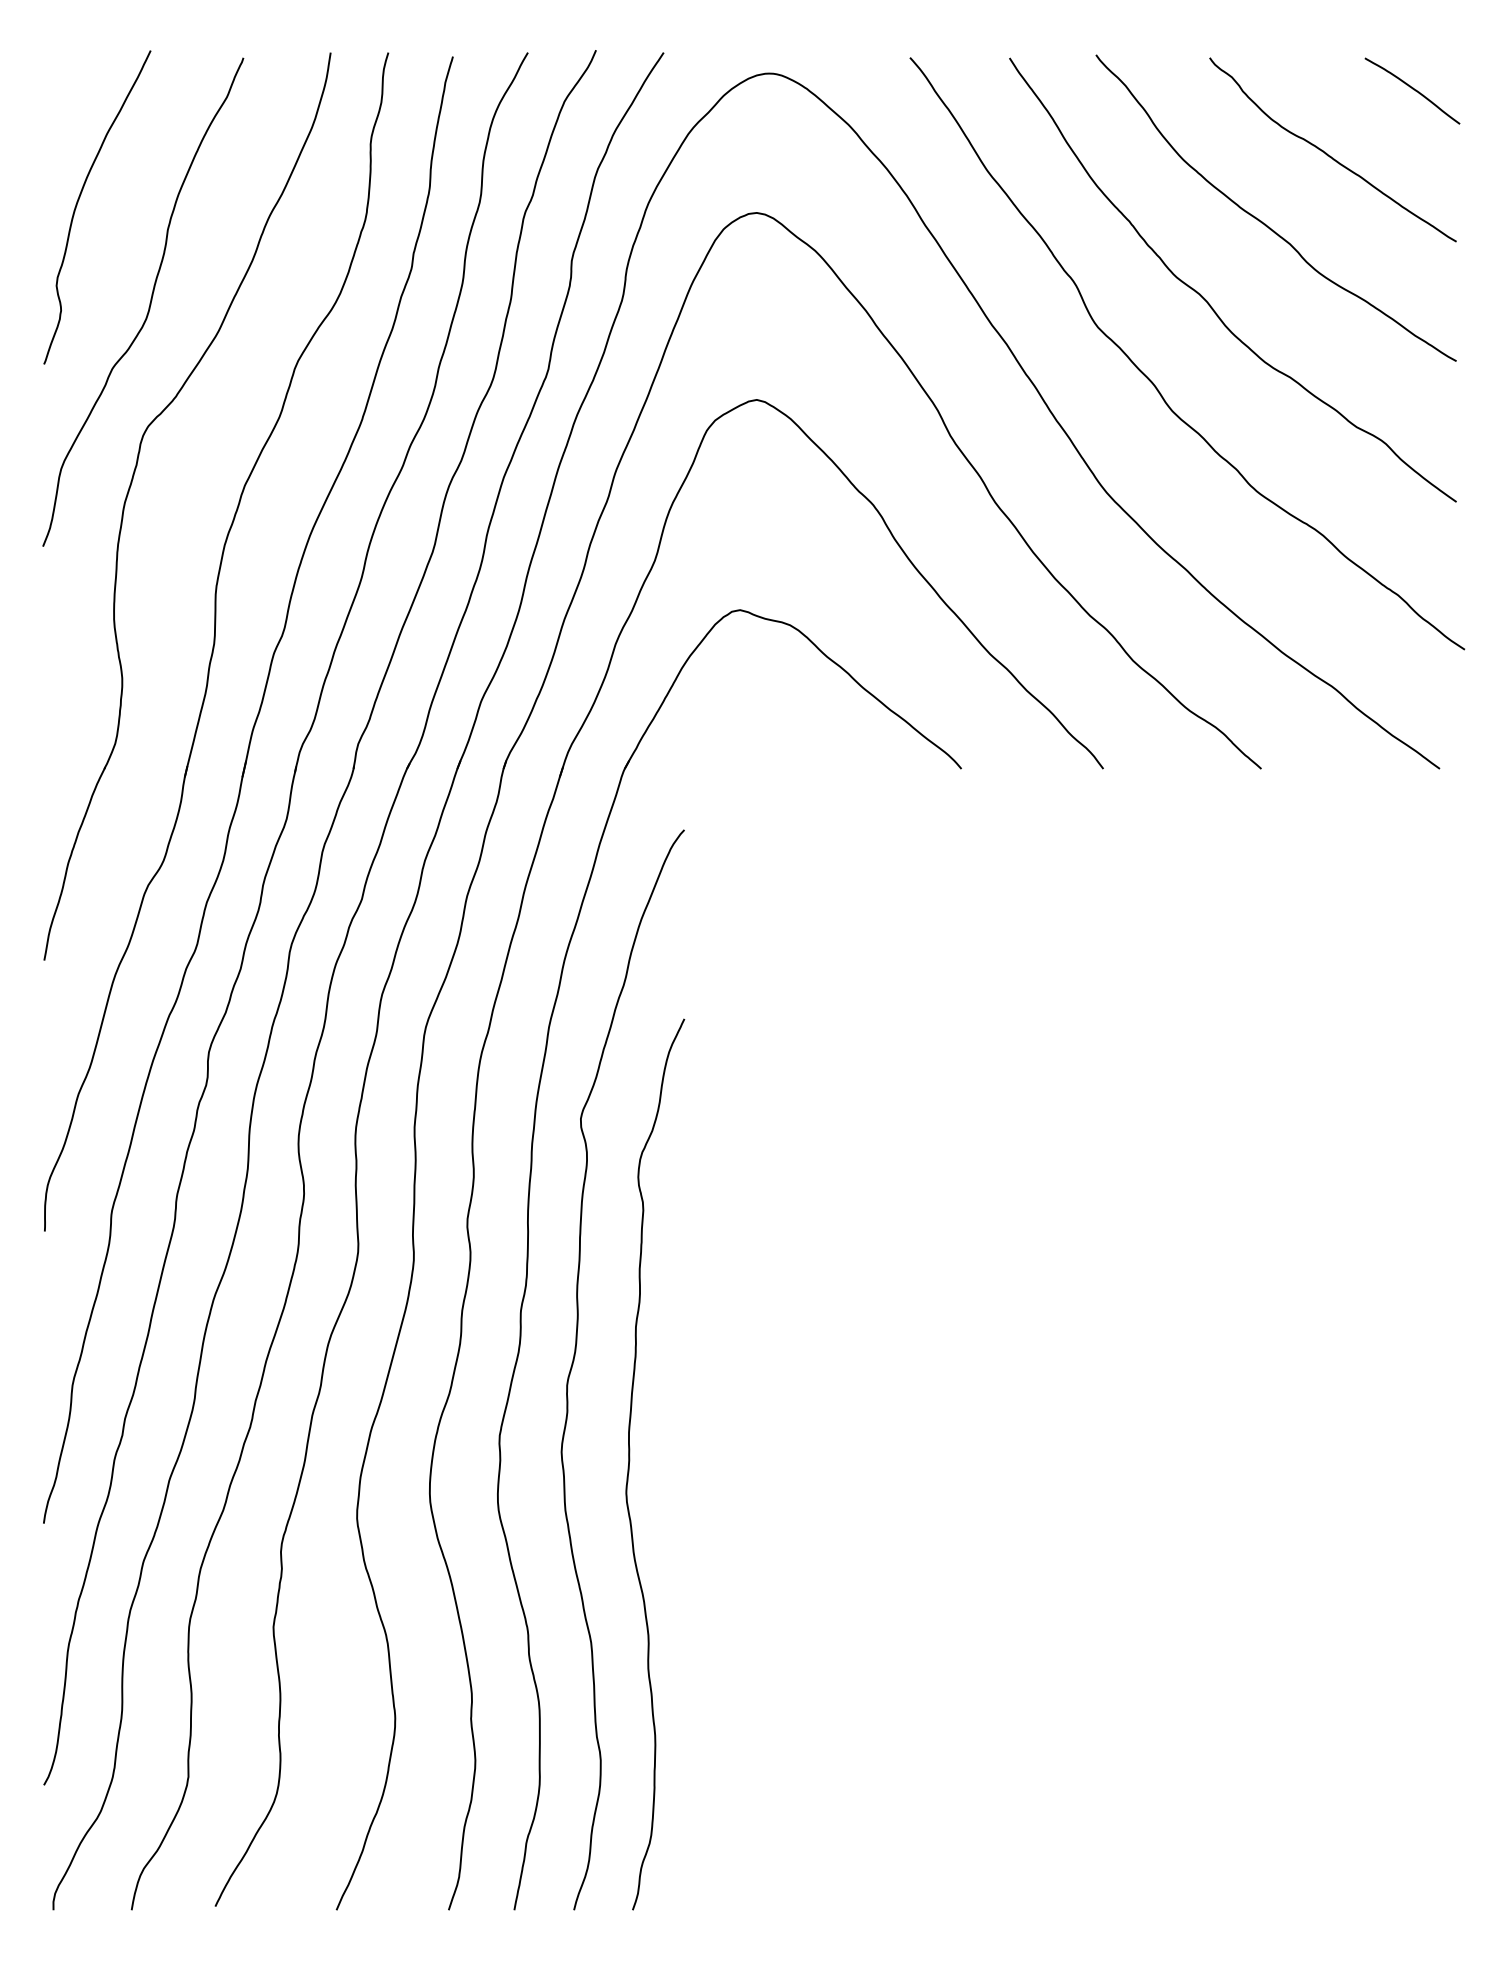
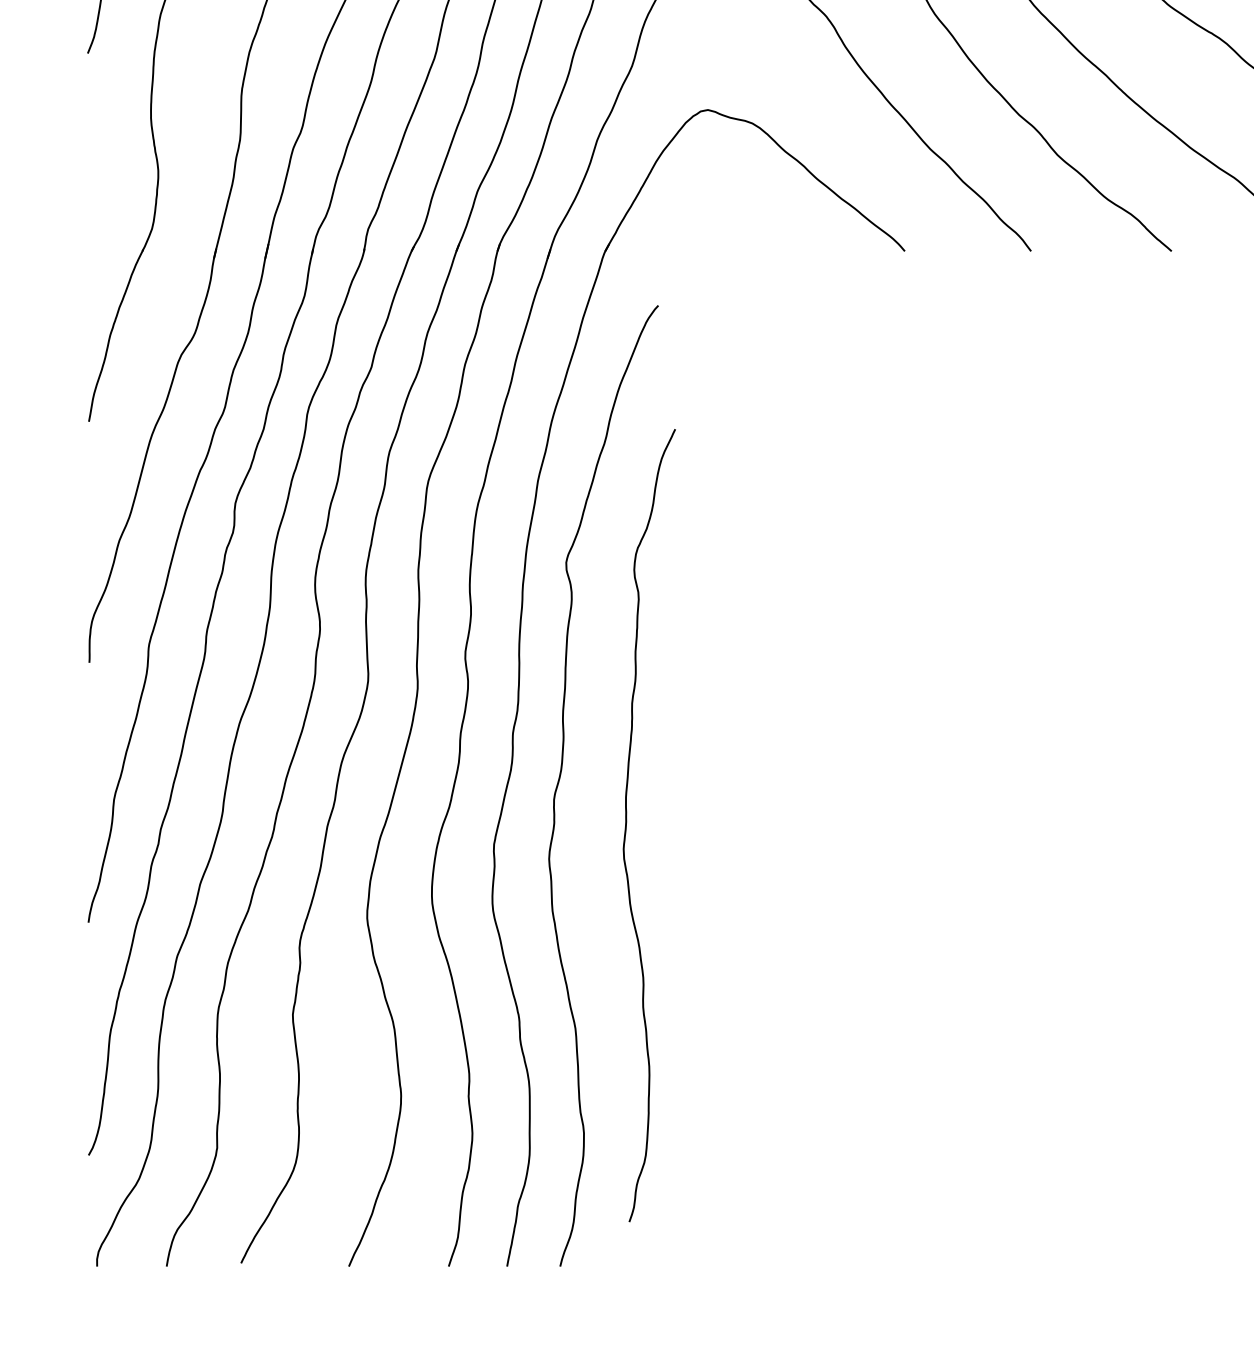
curve: (630, 1461) -> (627, 822), moved

